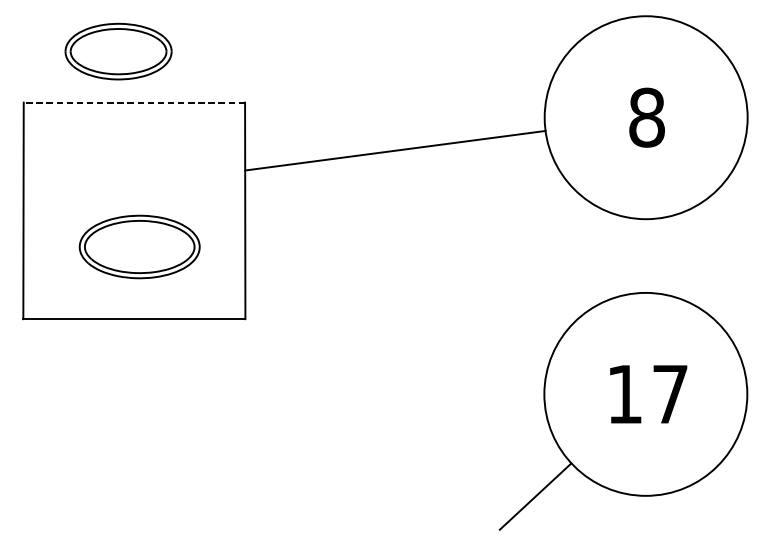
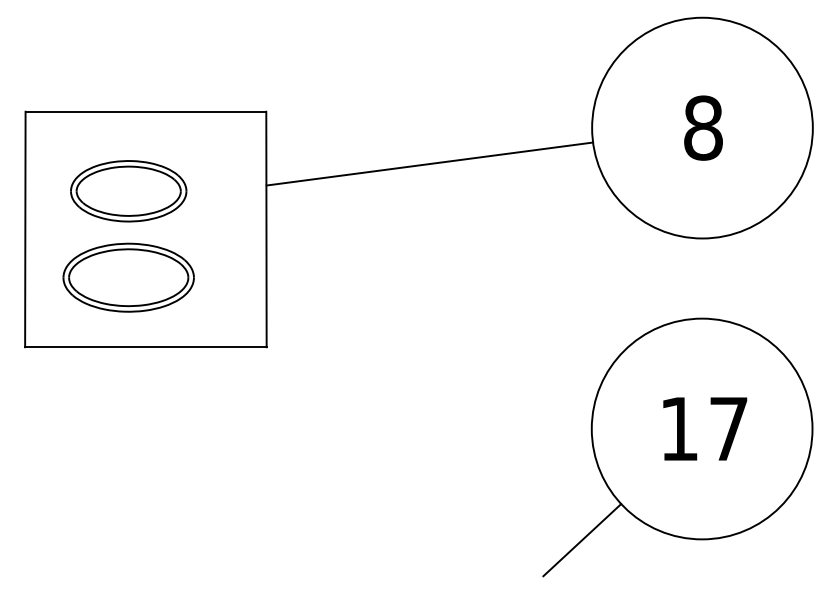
part: (118, 51) -> (128, 191), moved
line: (134, 102) -> (145, 111), dashed -> solid
part: (139, 246) -> (128, 277), moved

